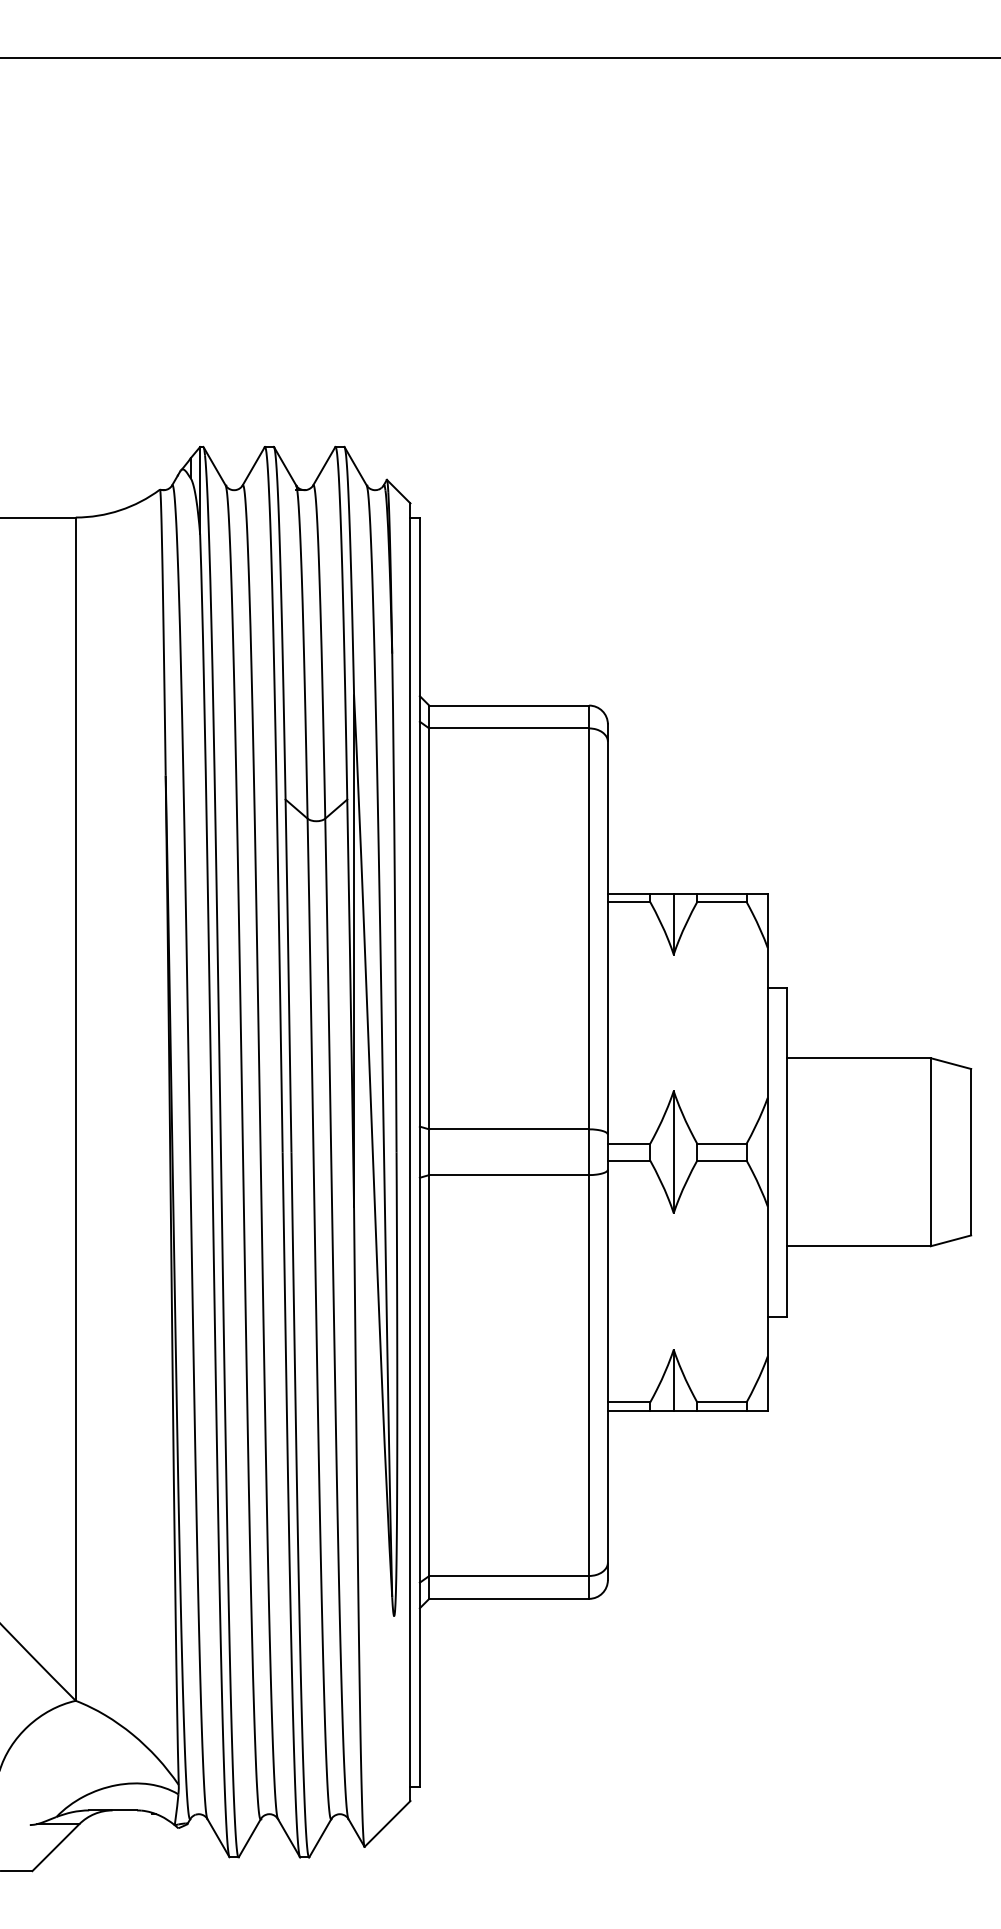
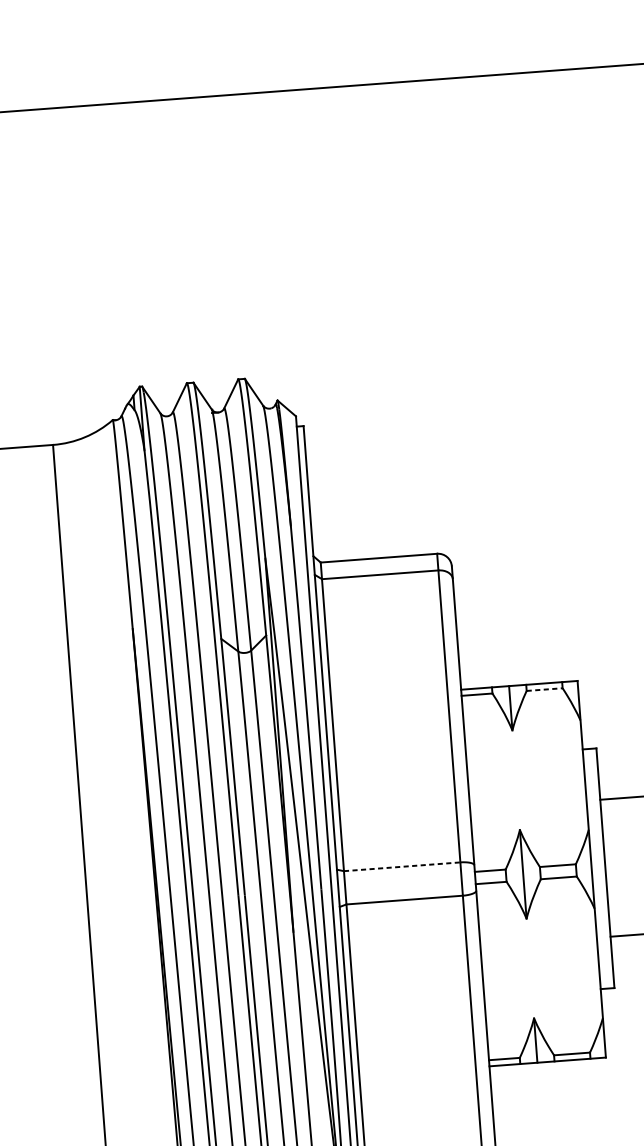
line: (721, 902) -> (544, 689), solid -> dashed
line: (509, 1129) -> (402, 866), solid -> dashed

